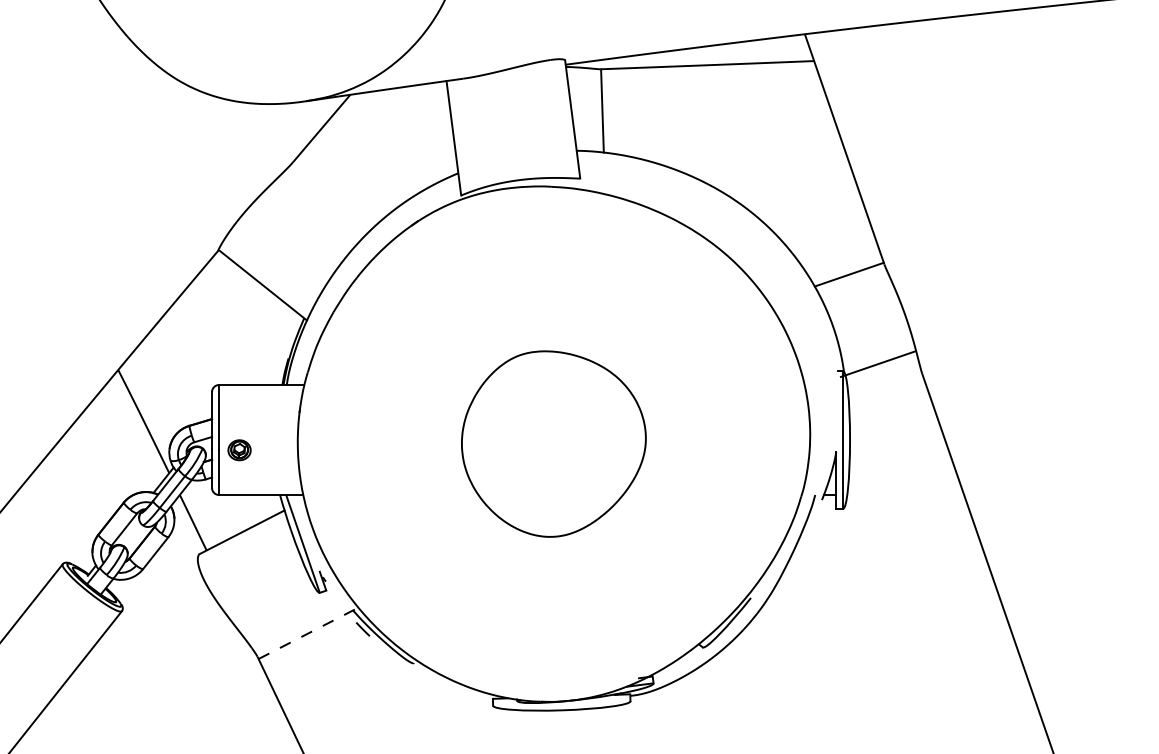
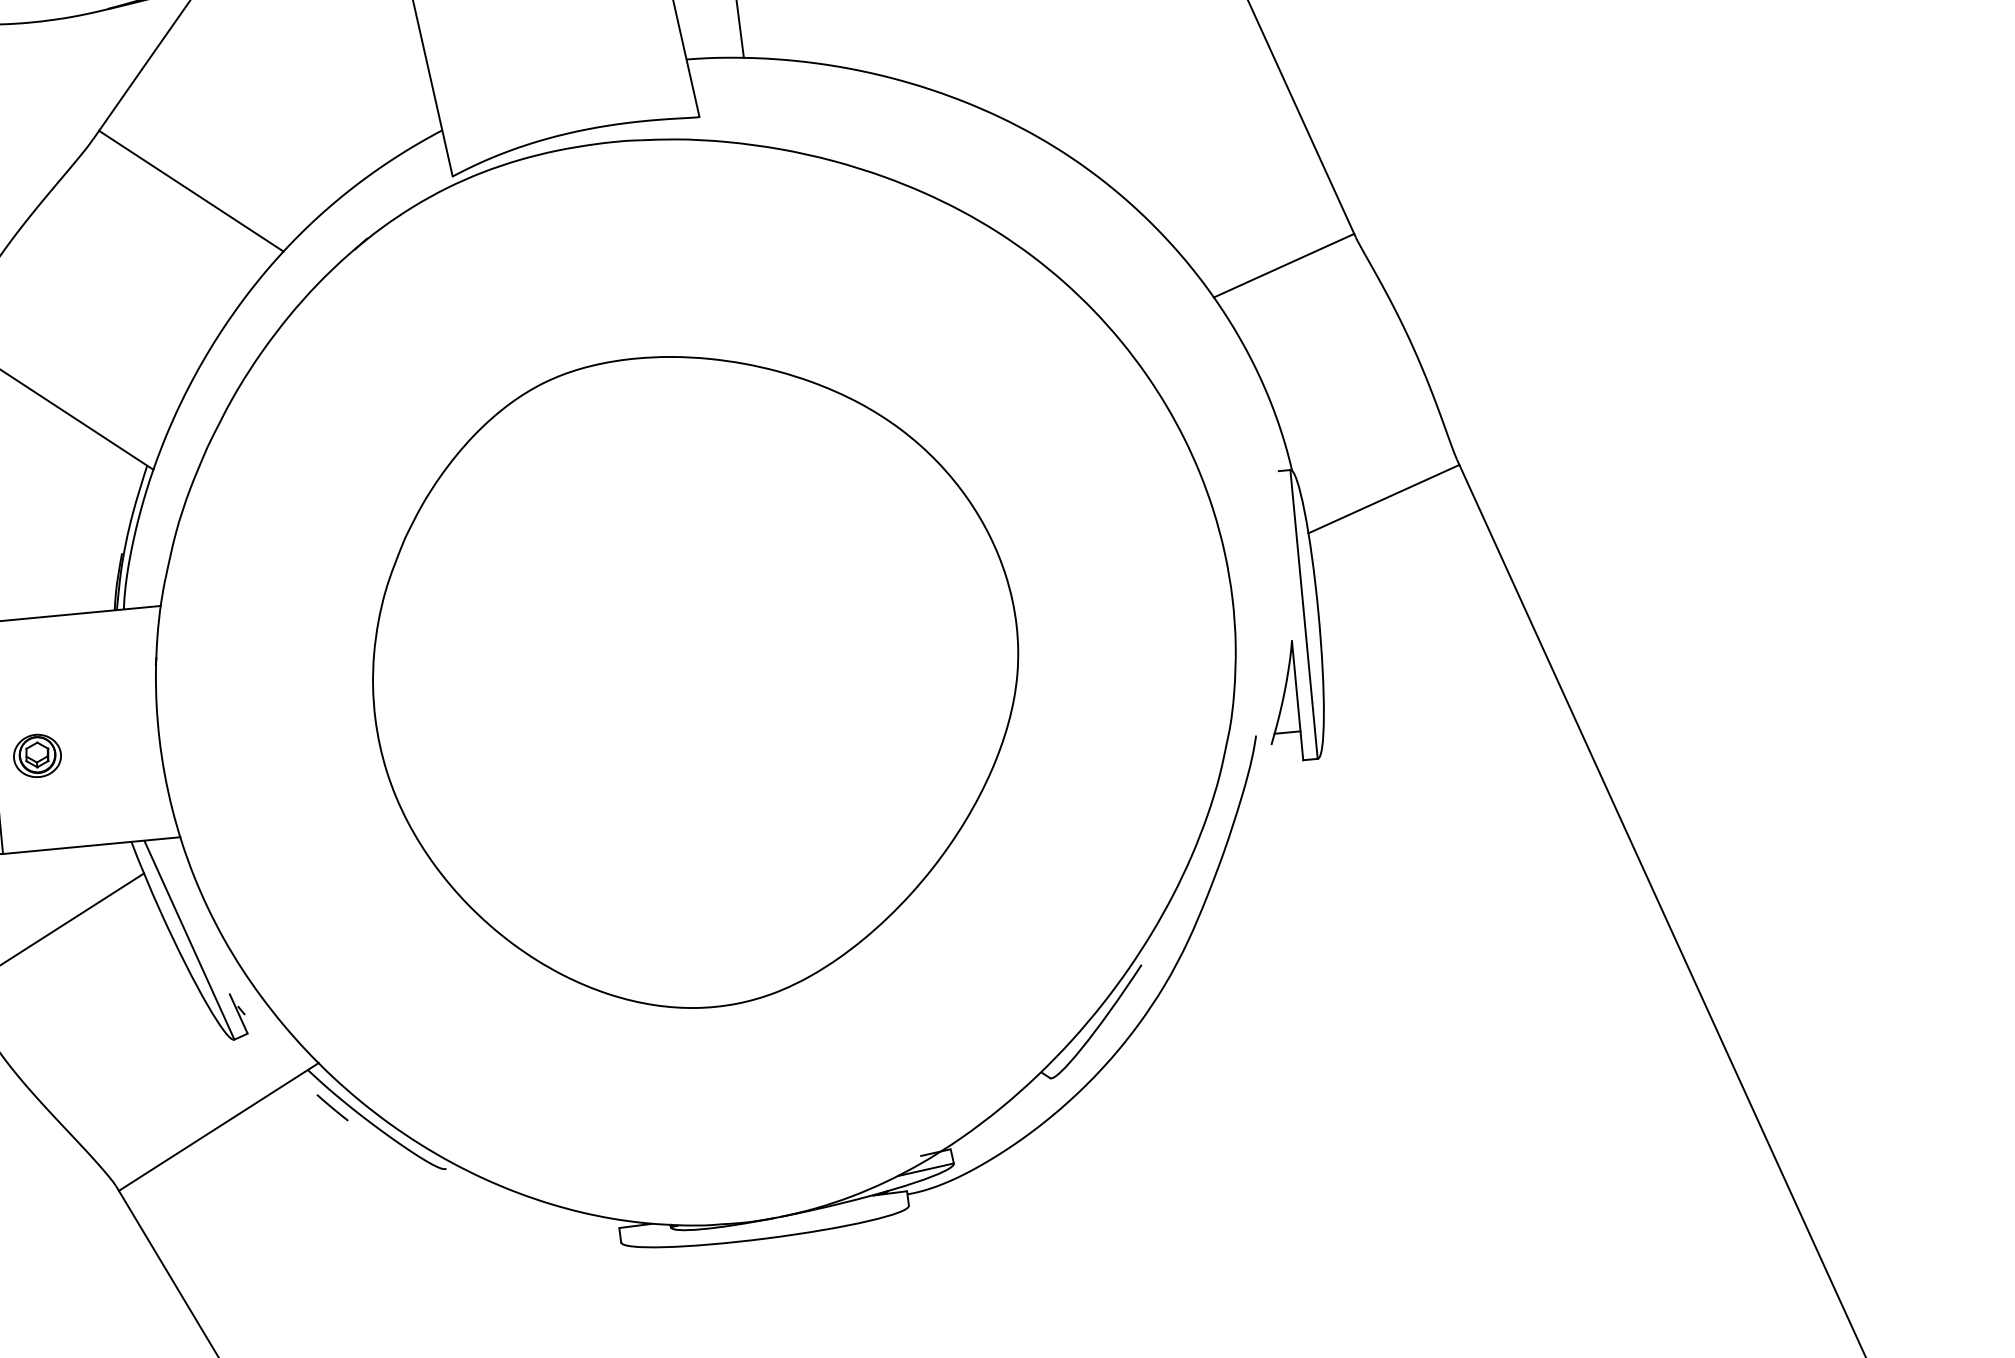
line: (337, 190) -> (191, 190), added
line: (877, 363) -> (1382, 497), moved
part: (553, 443) -> (695, 679), size x1.67
line: (309, 633) -> (220, 1127), dashed -> solid

